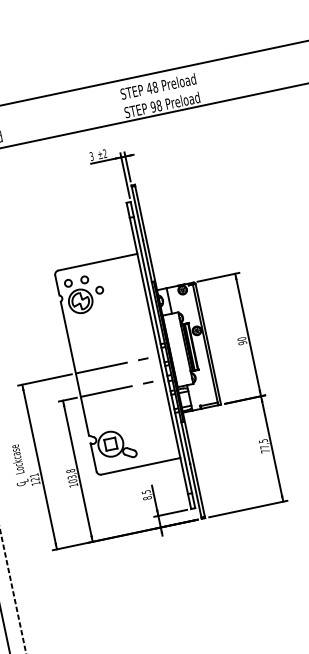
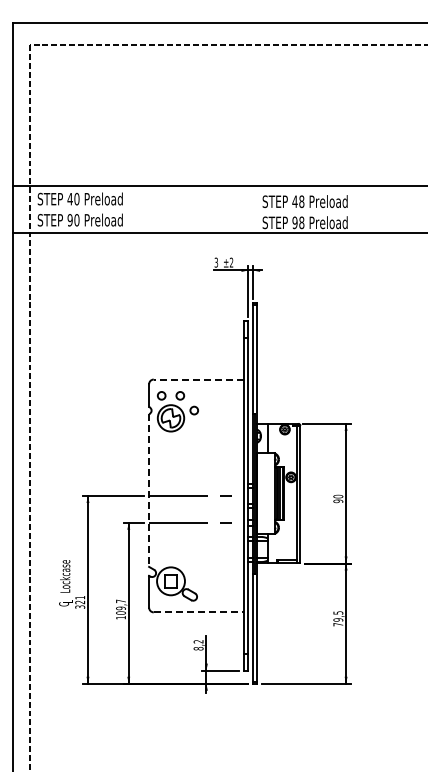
line: (97, 262) -> (198, 379), solid -> dashed
line: (75, 369) -> (149, 491), solid -> dashed
text: (264, 446) -> (338, 619), 77,5 -> 79,5
line: (141, 466) -> (199, 612), solid -> dashed
text: (70, 473) -> (120, 604), 103,8 -> 109,7
text: (36, 483) -> (80, 606), 121 -> 321
text: (146, 491) -> (198, 641), 8,5 -> 8,2

